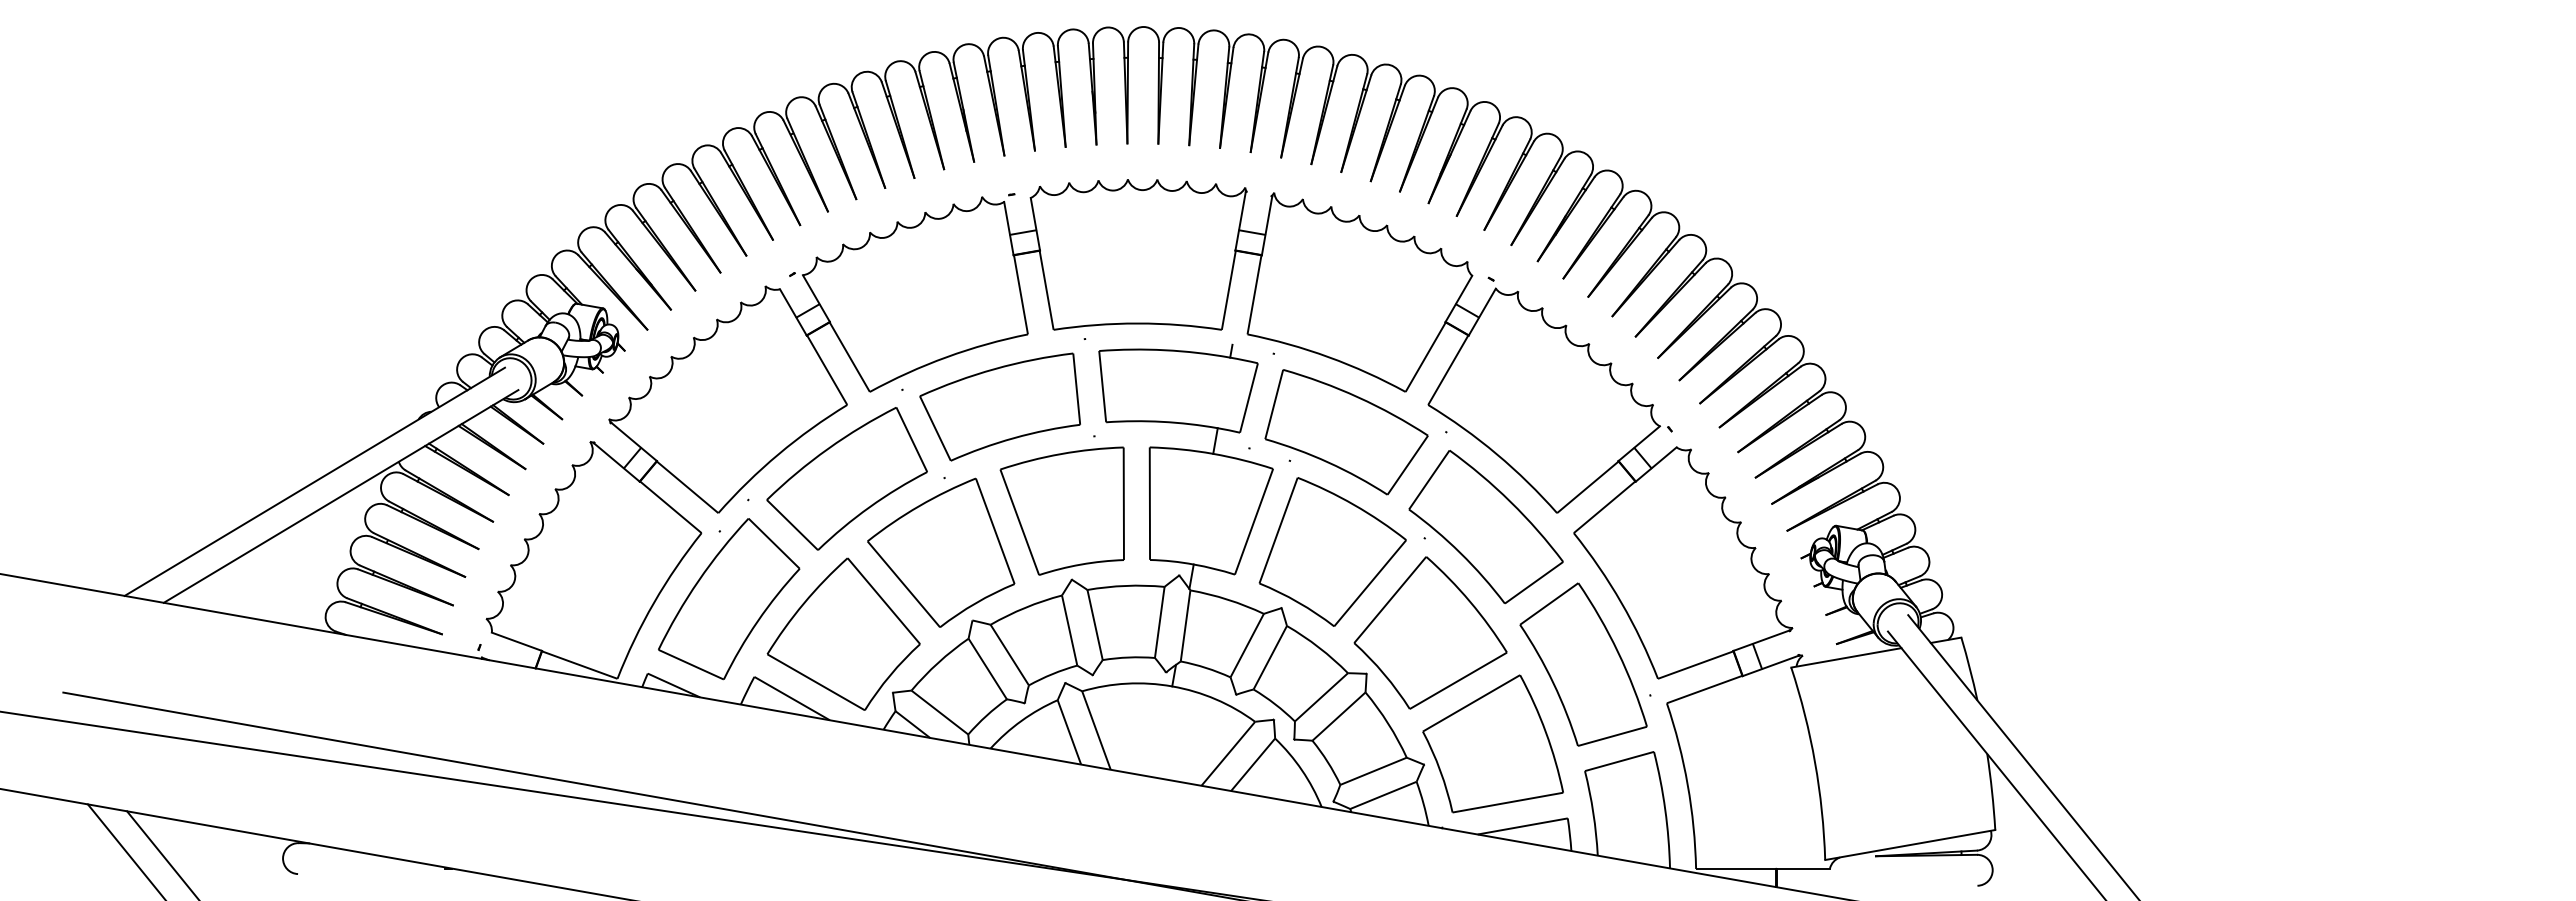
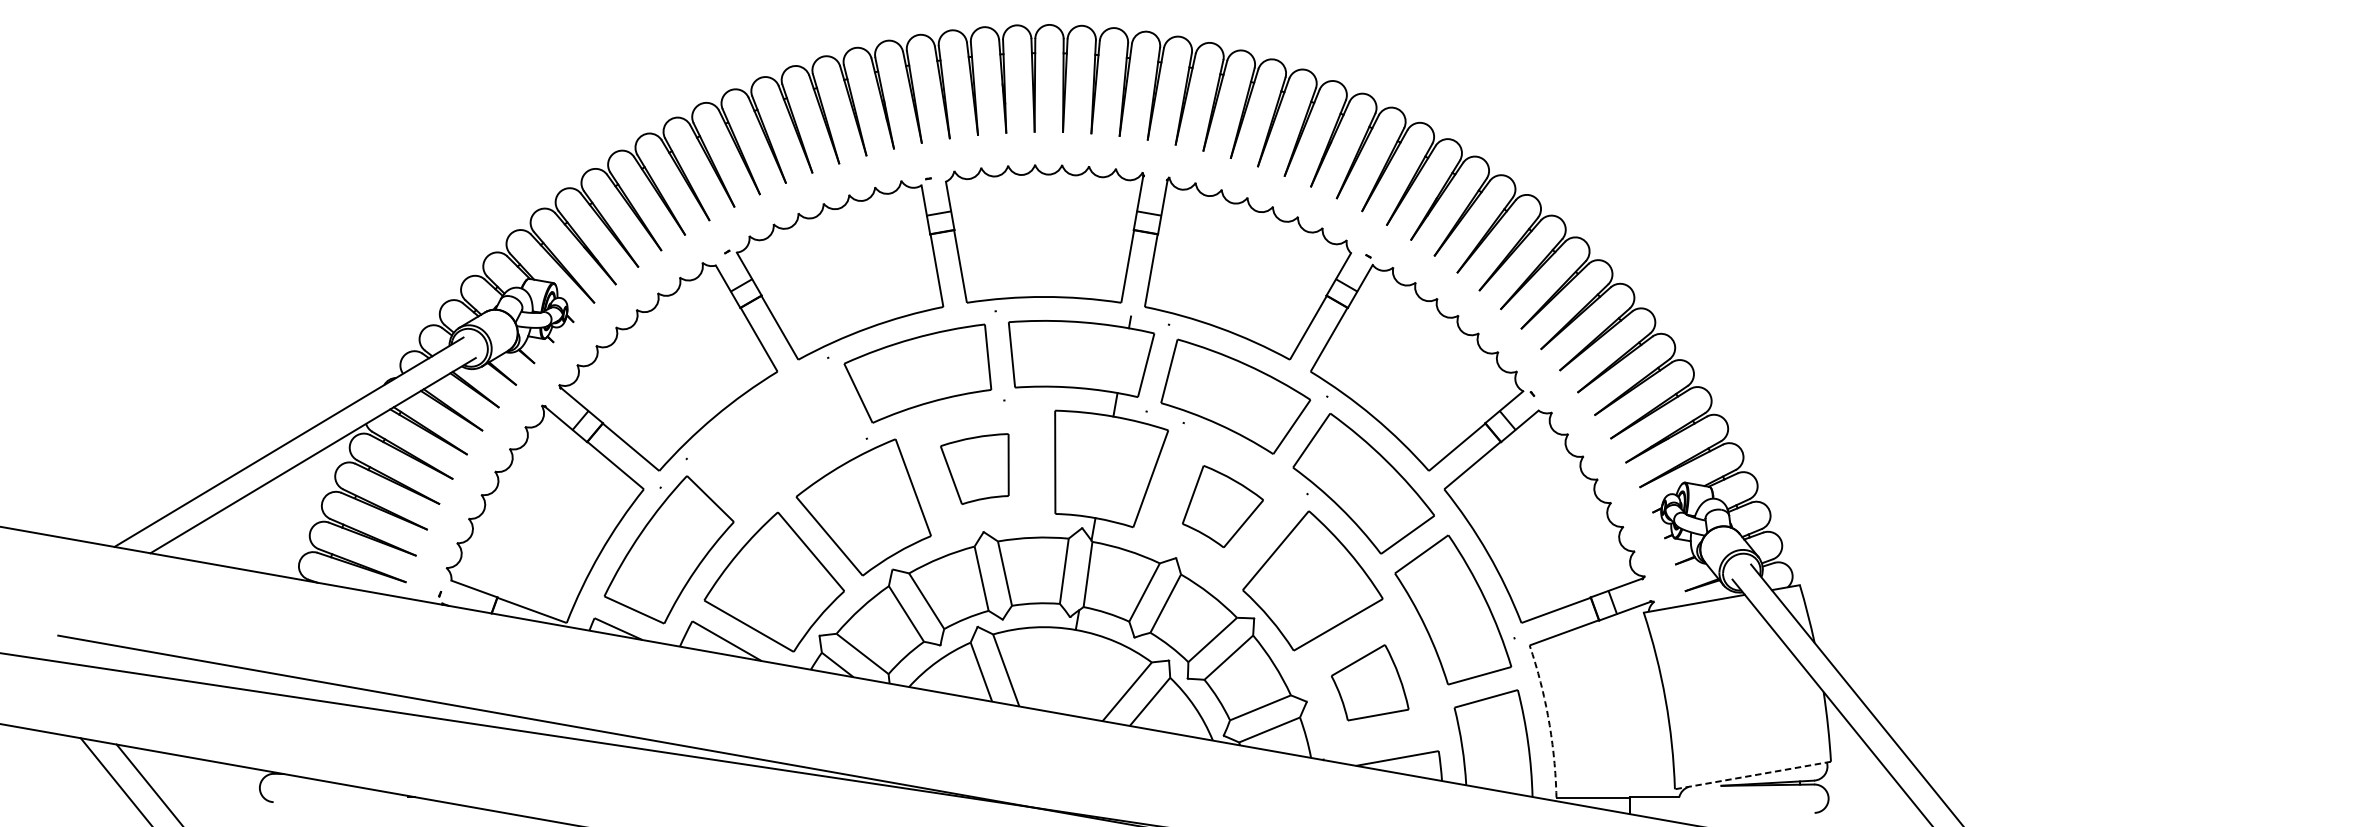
part: (846, 478) -> (776, 439), removed
part: (1061, 510) -> (974, 468), size x0.6
part: (1332, 551) -> (1222, 506), size x0.6
part: (1492, 743) -> (1369, 682), size x0.6
arc: (1687, 785) -> (1548, 720), solid -> dashed
line: (1909, 845) -> (1752, 775), solid -> dashed

